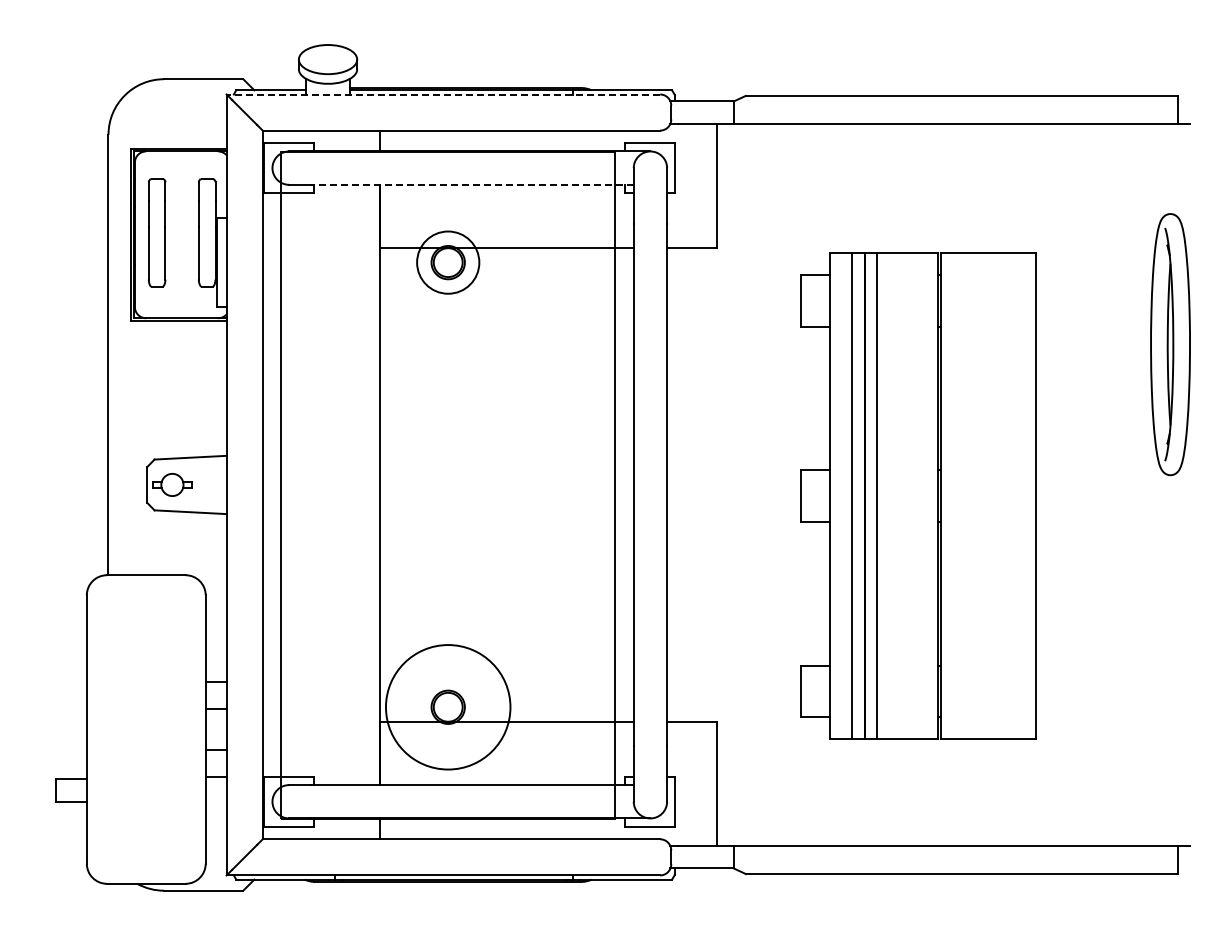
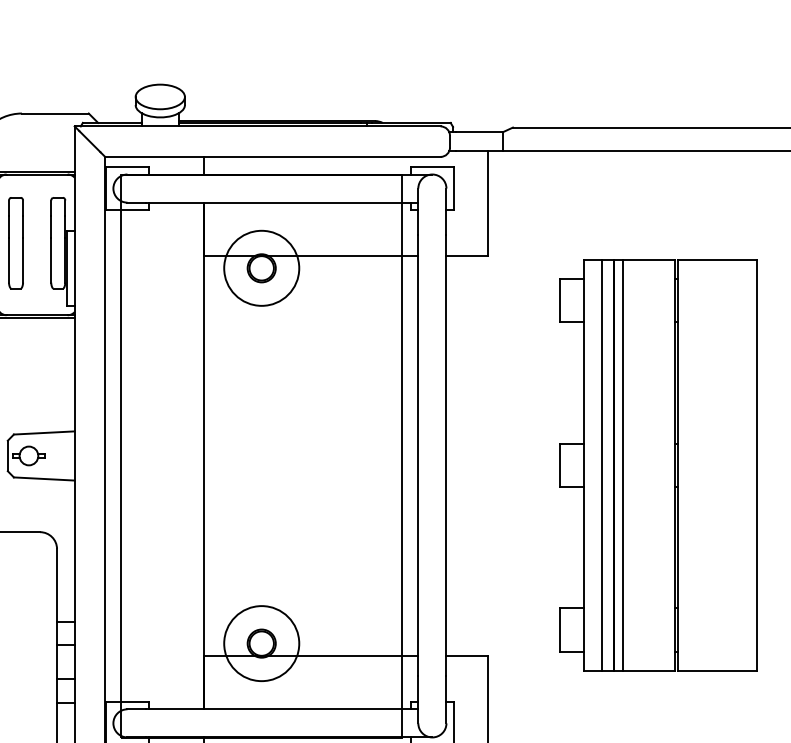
line: (443, 94) -> (257, 126), dashed -> solid
line: (471, 184) -> (281, 202), dashed -> solid
circle: (447, 262) -> (261, 268), size x1.43
circle: (447, 706) -> (261, 642), size x0.71

